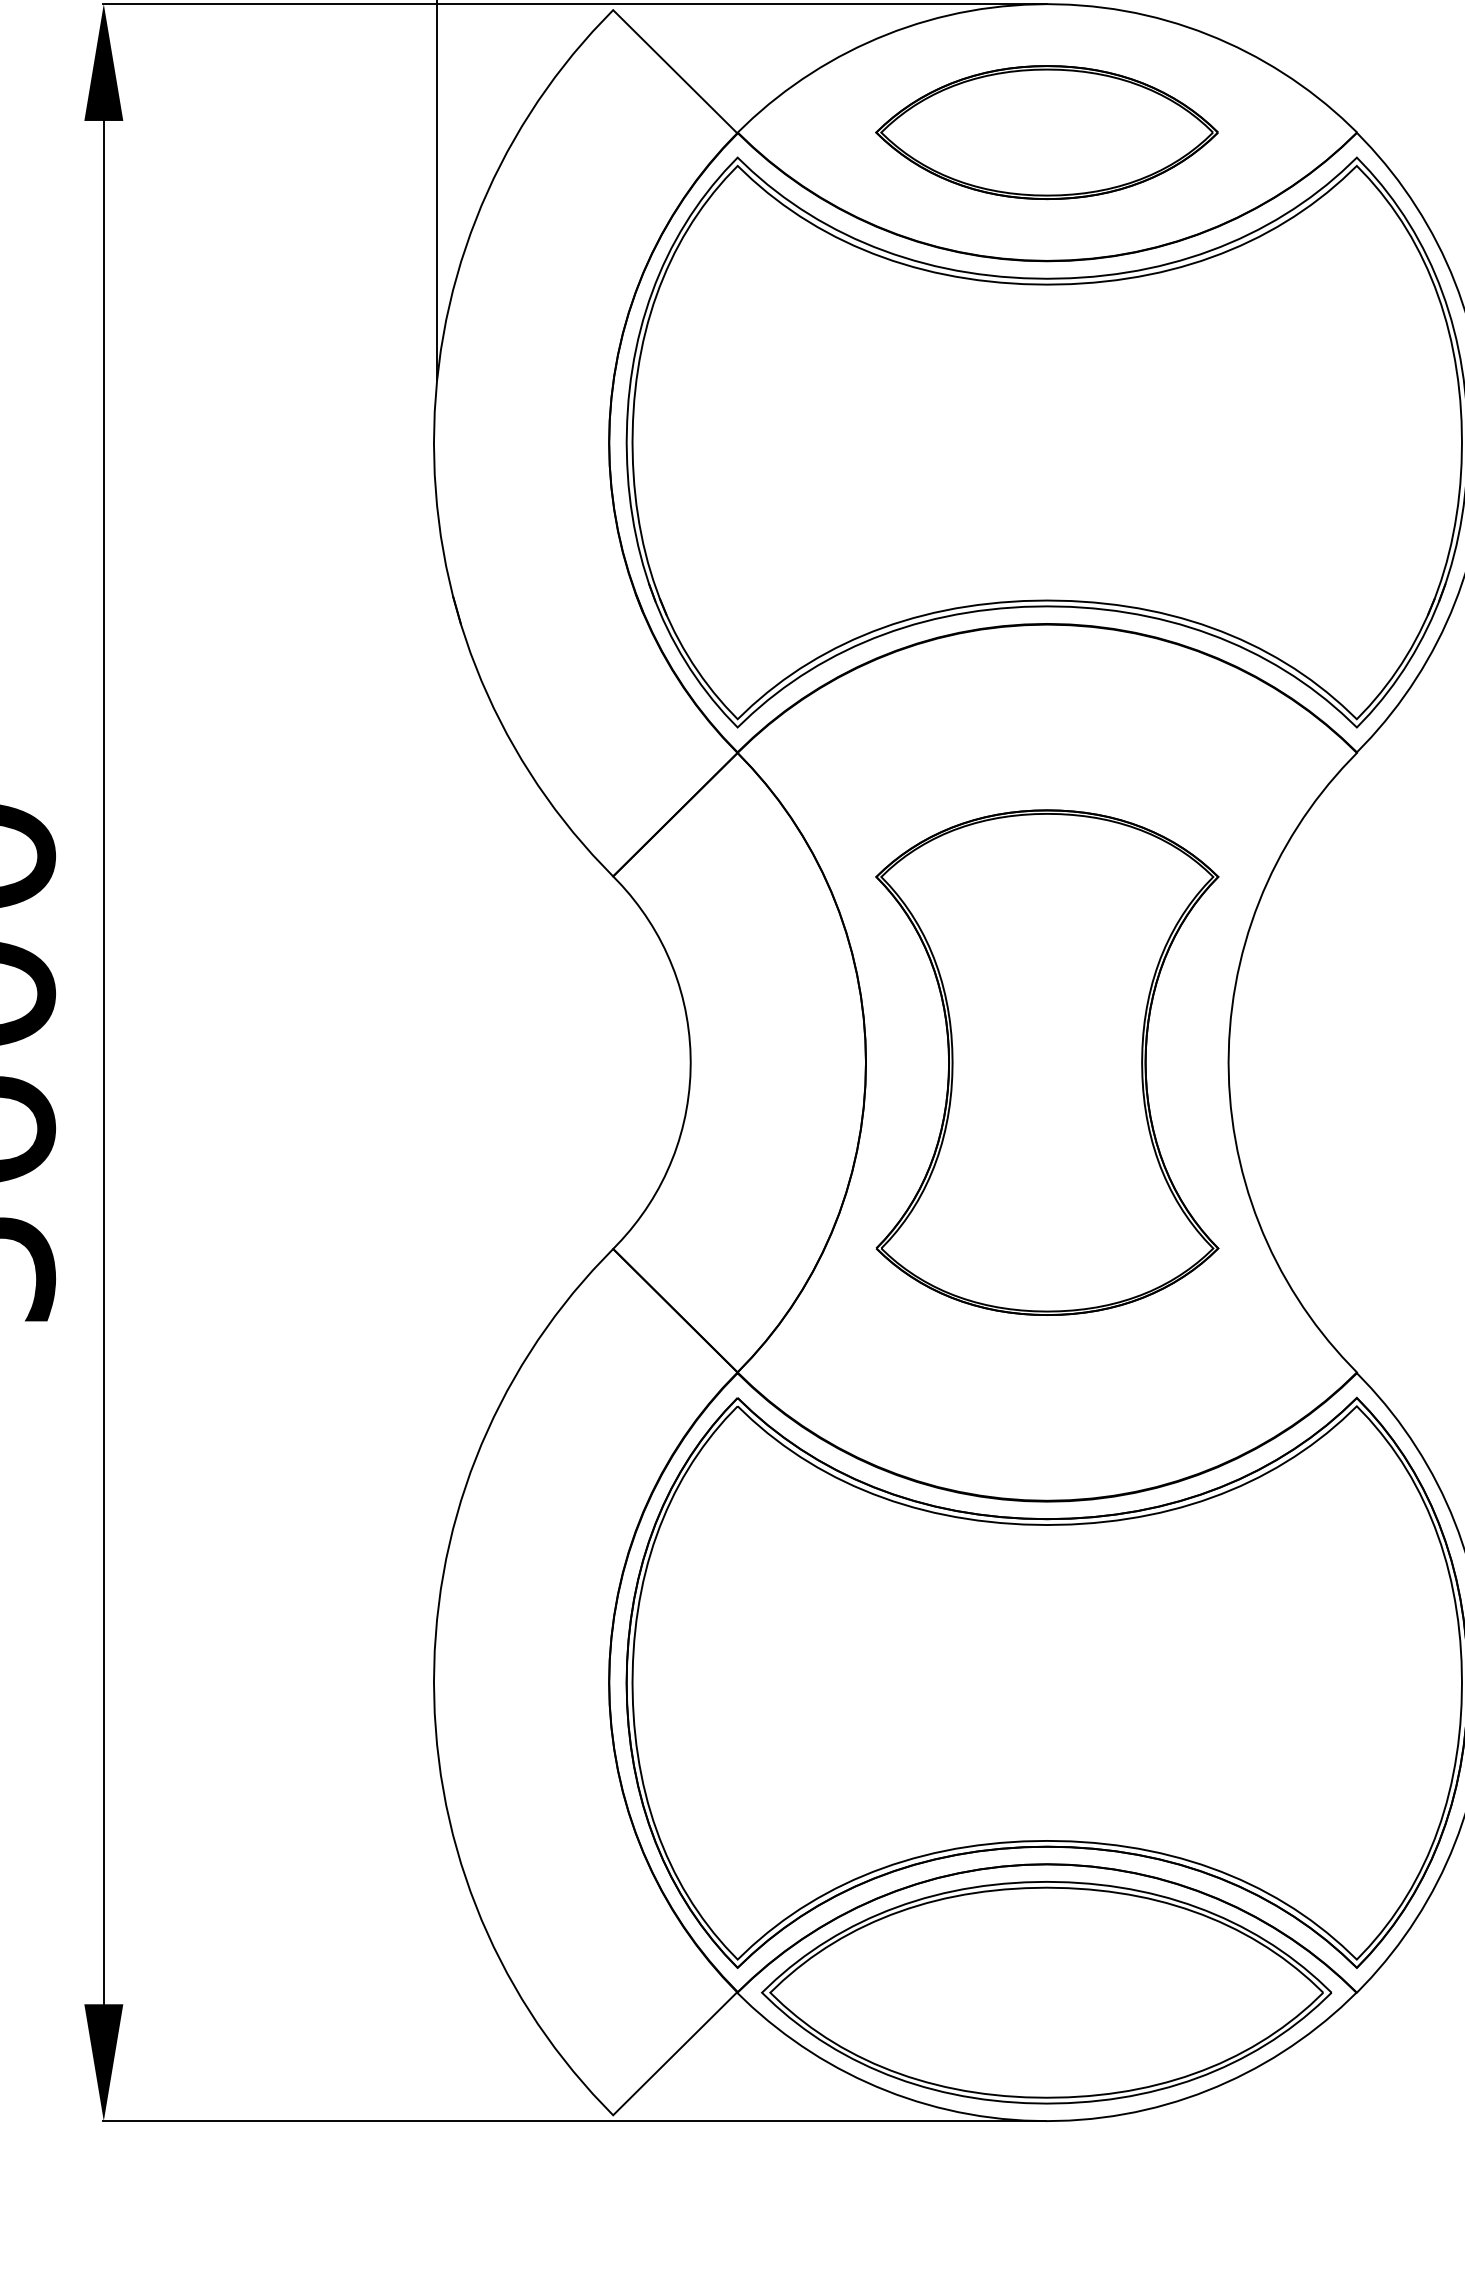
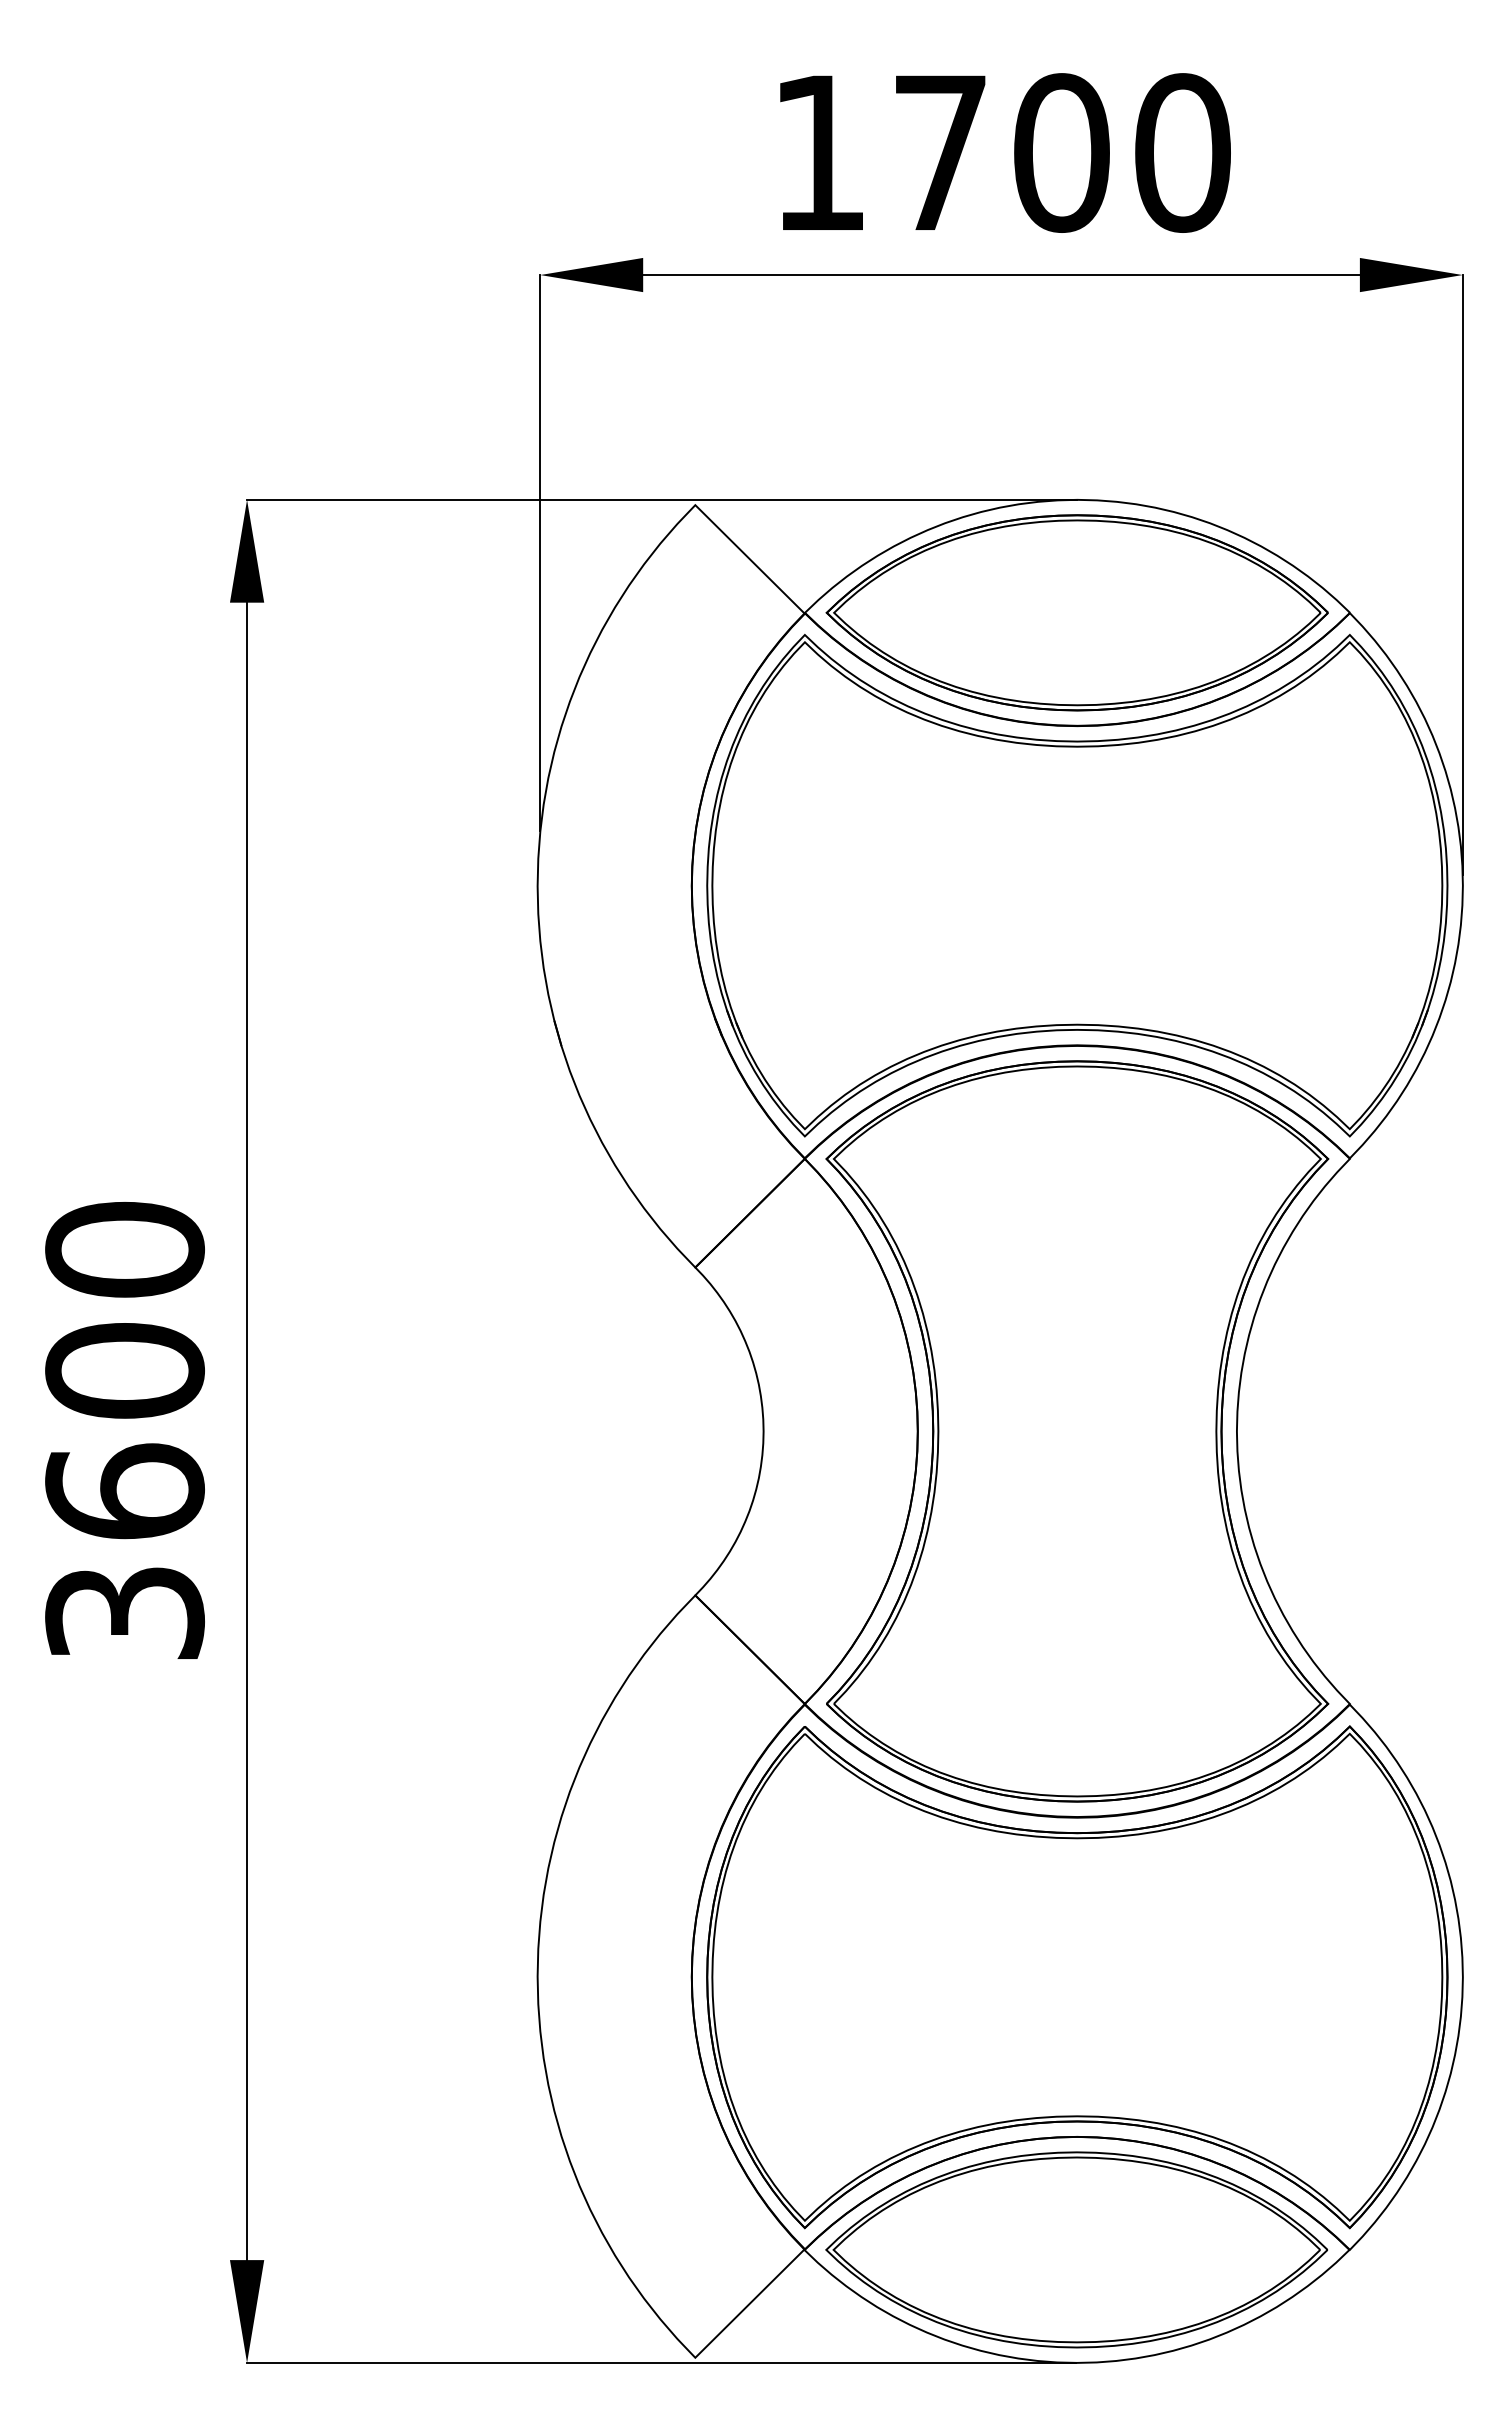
part: (1046, 132) -> (1076, 612), size x1.67
part: (1047, 1062) -> (1077, 1431), size x1.67

